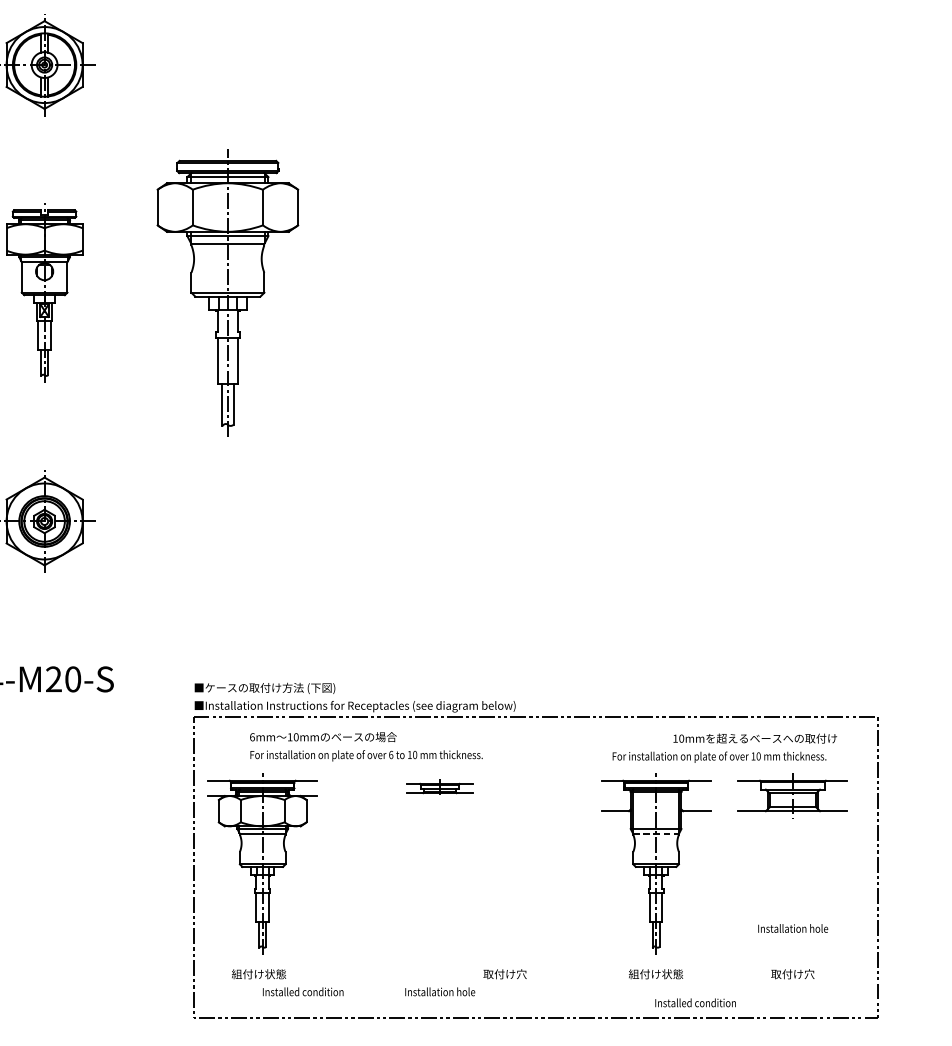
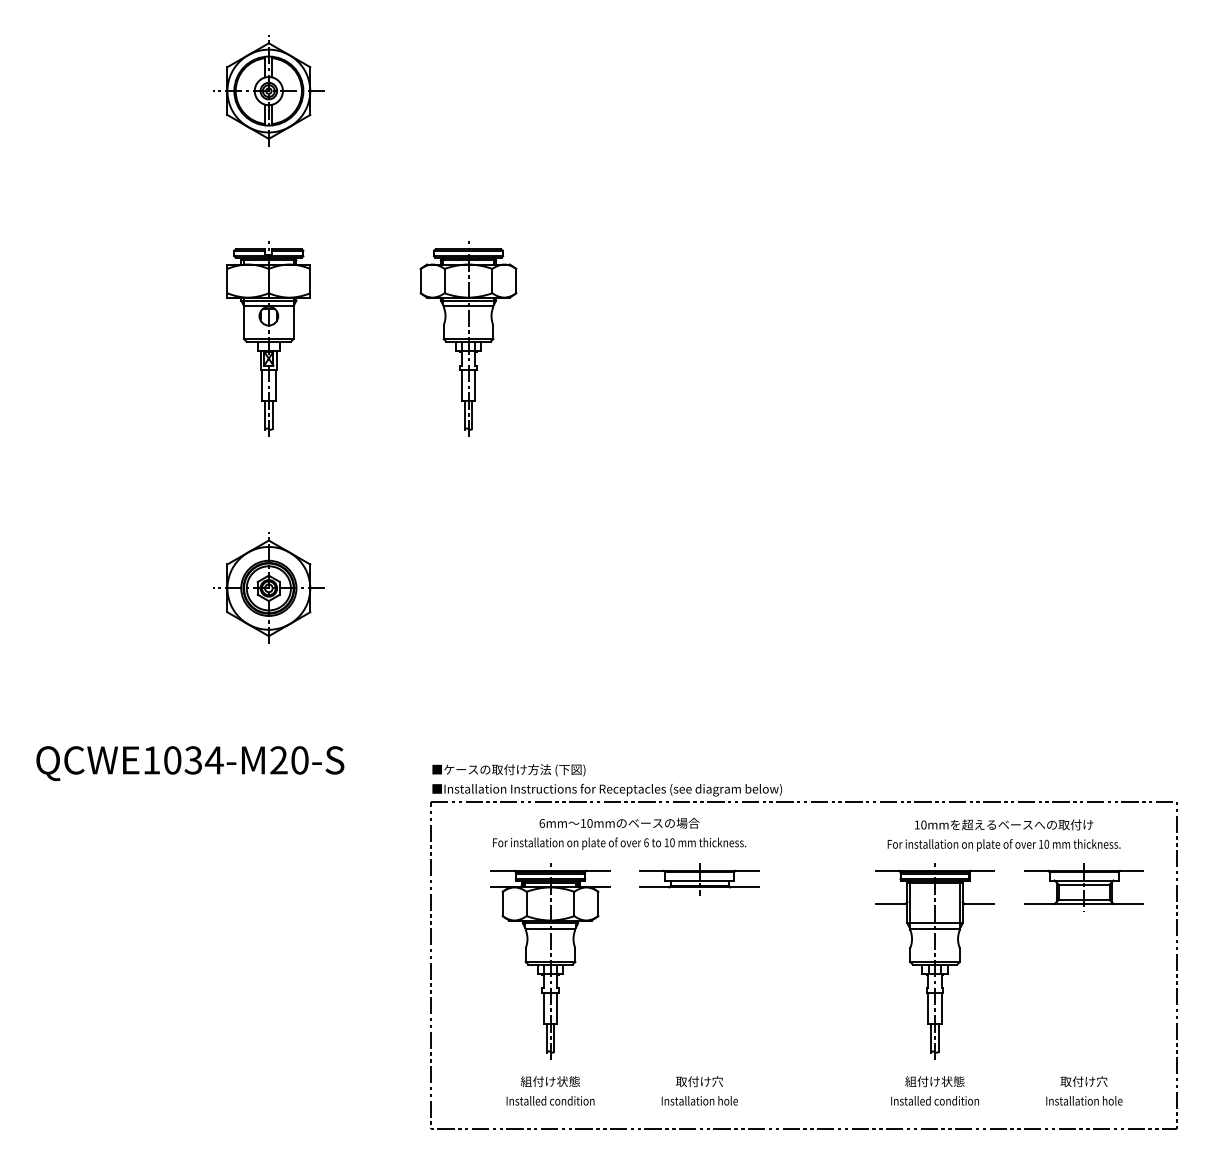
part: (227, 292) -> (468, 338), size x0.62
text: (323, 736) -> (619, 822), moved
text: (755, 738) -> (1004, 824), moved
part: (439, 788) -> (699, 879), size x1.67
line: (656, 833) -> (935, 928), dashed -> solid
part: (262, 863) -> (550, 961), moved
text: (793, 928) -> (1084, 1100), moved
text: (258, 974) -> (549, 1081), moved
text: (505, 974) -> (699, 1081), moved
text: (695, 1002) -> (934, 1100), moved

